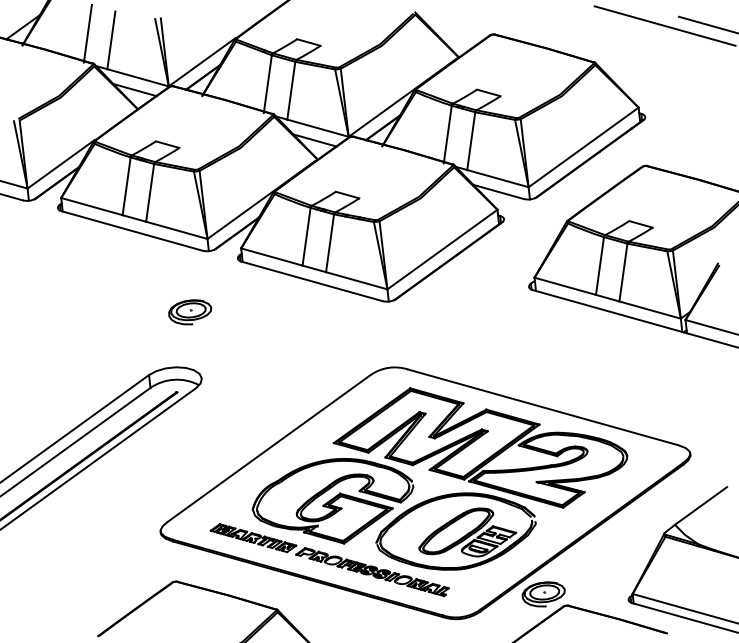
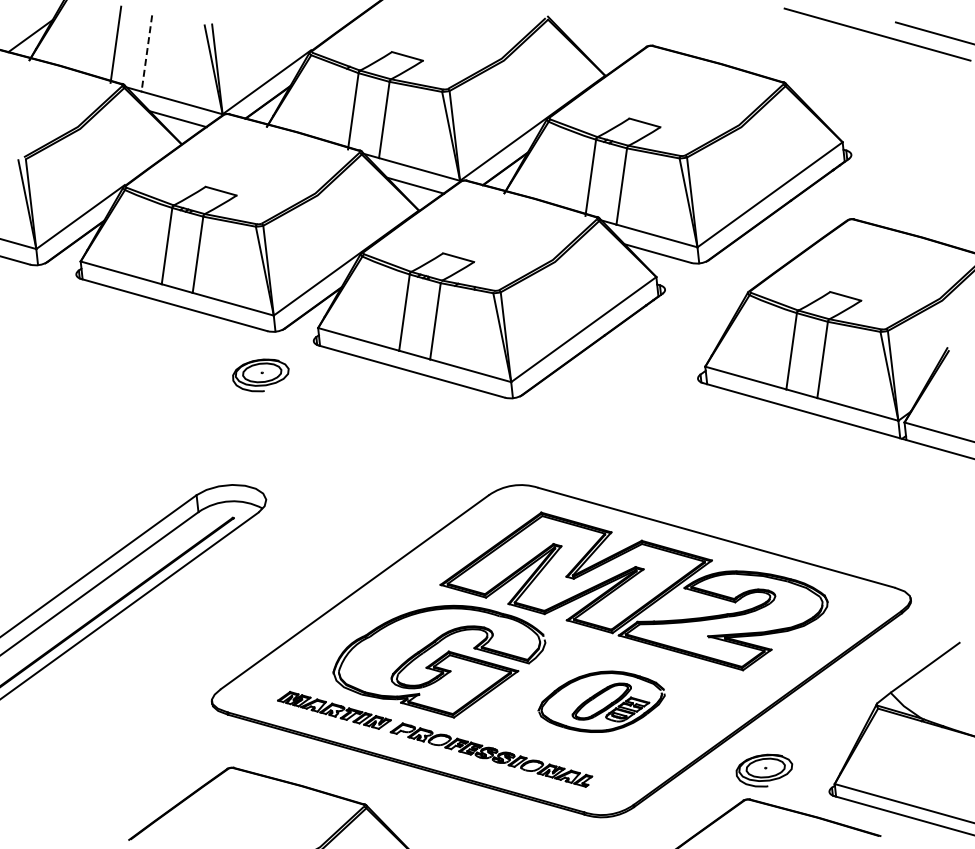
line: (111, 40) -> (146, 53), solid -> dashed
part: (189, 312) -> (260, 375), moved
part: (455, 531) -> (601, 701), size x0.6
part: (543, 594) -> (764, 770), moved

